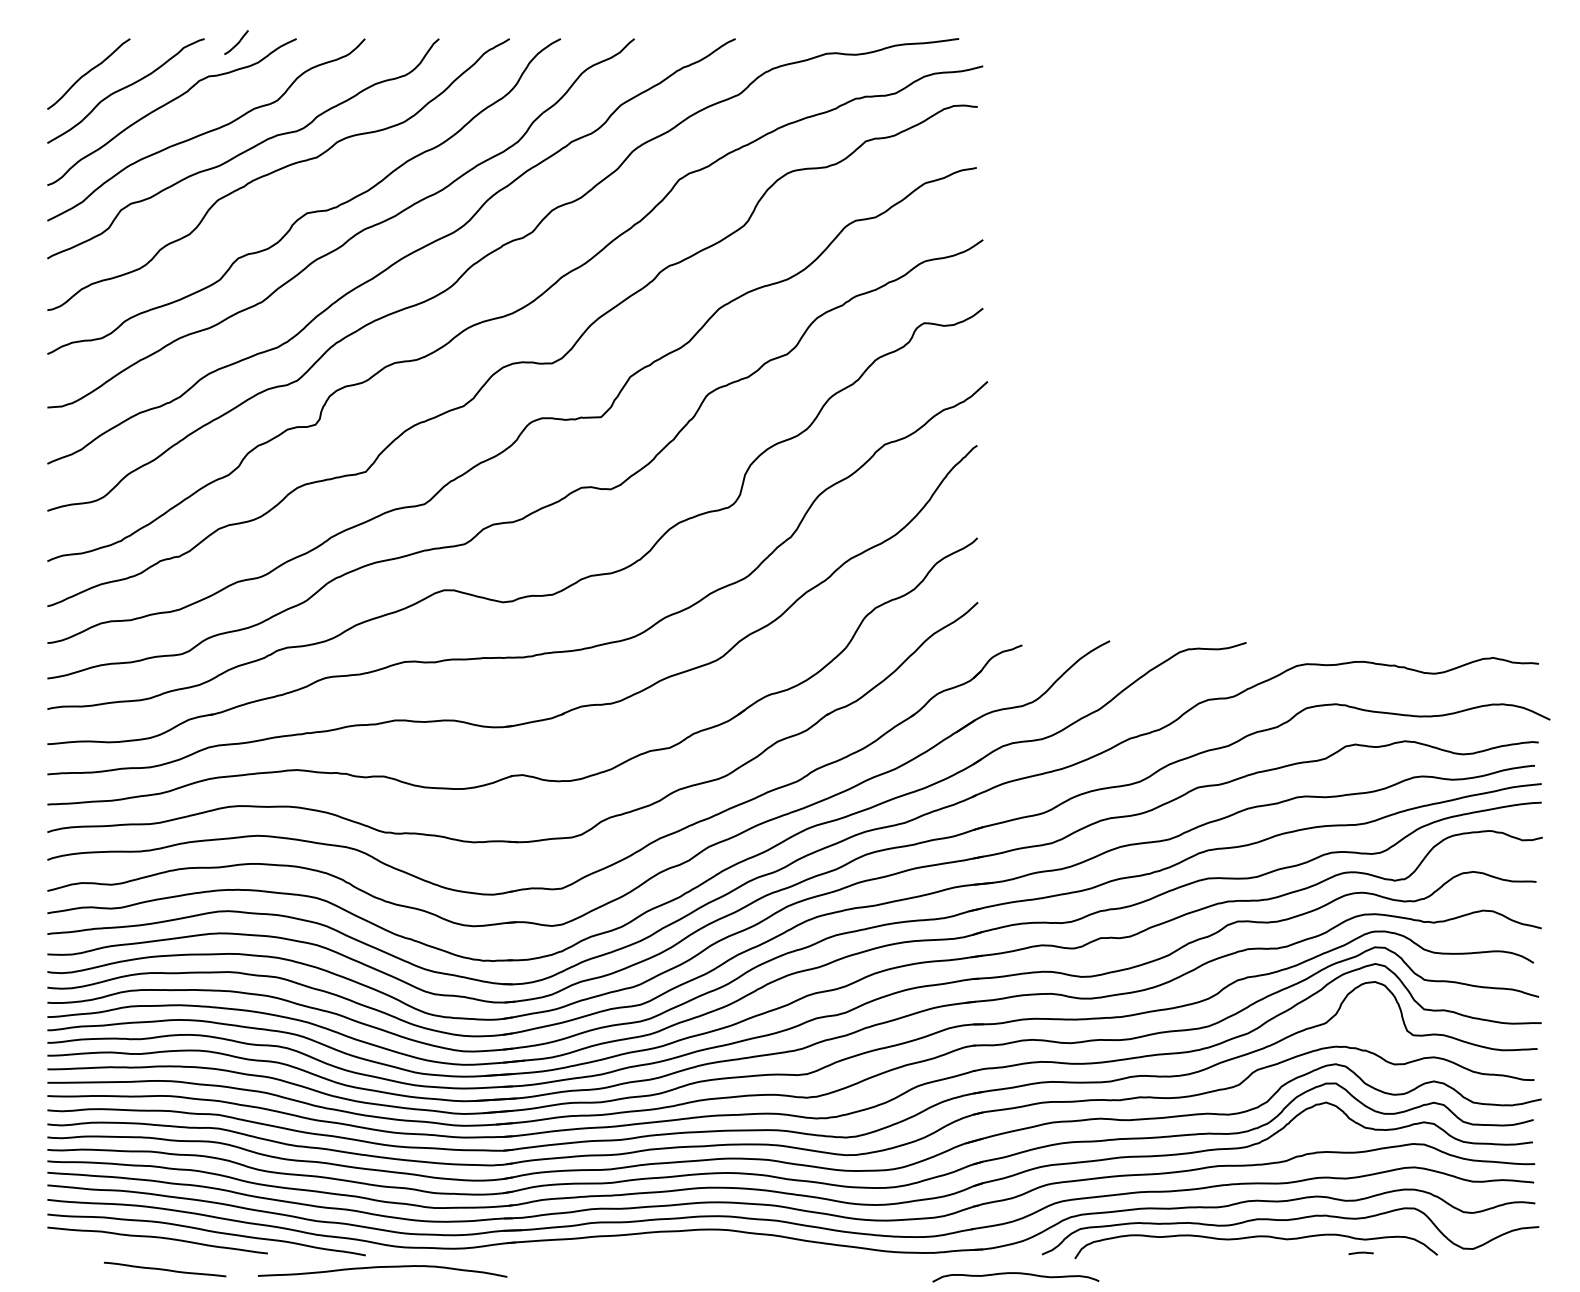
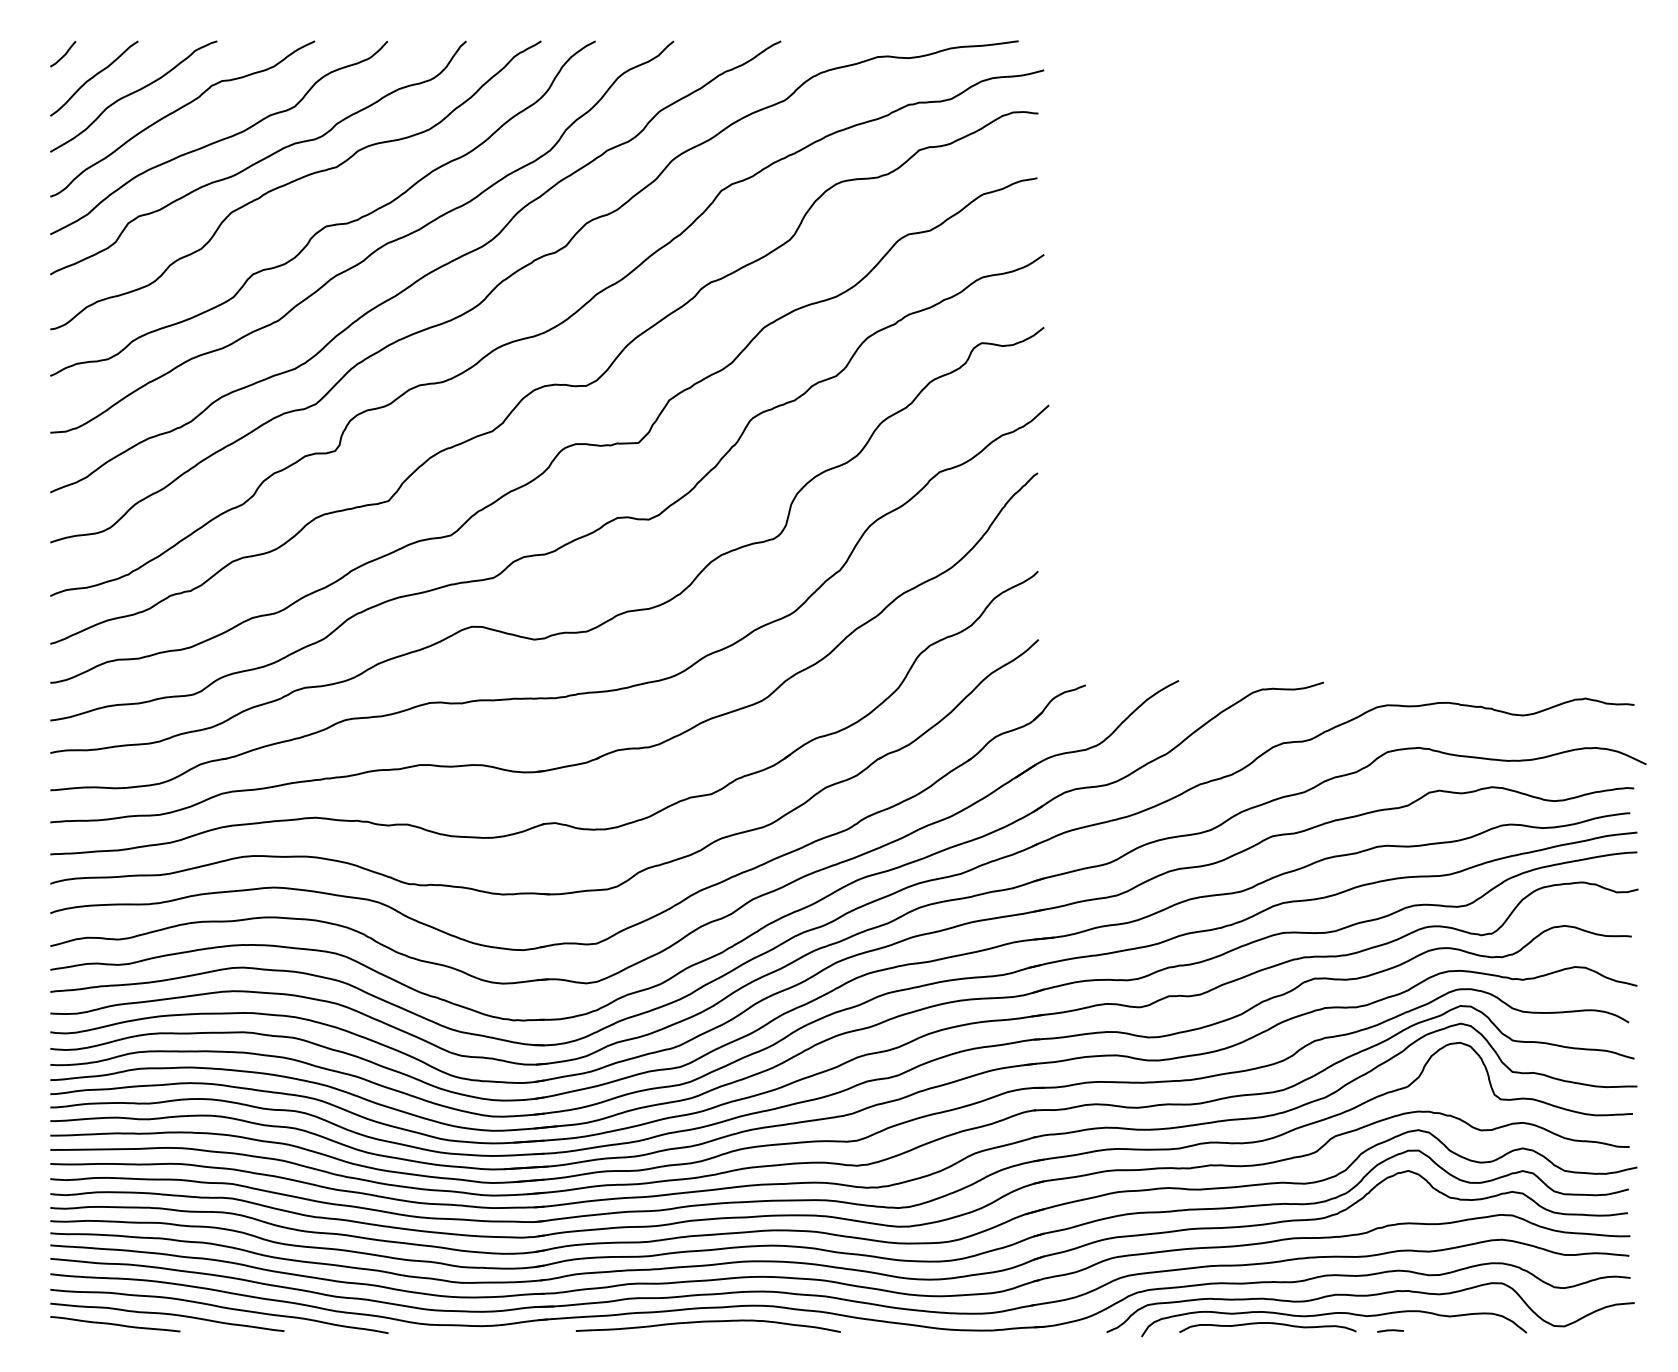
curve: (237, 42) -> (64, 54), moved
line: (1361, 1252) -> (1390, 1330), moved
curve: (381, 1267) -> (707, 1322), moved
curve: (165, 1269) -> (115, 1324), moved
curve: (1015, 1273) -> (1267, 1323), moved

